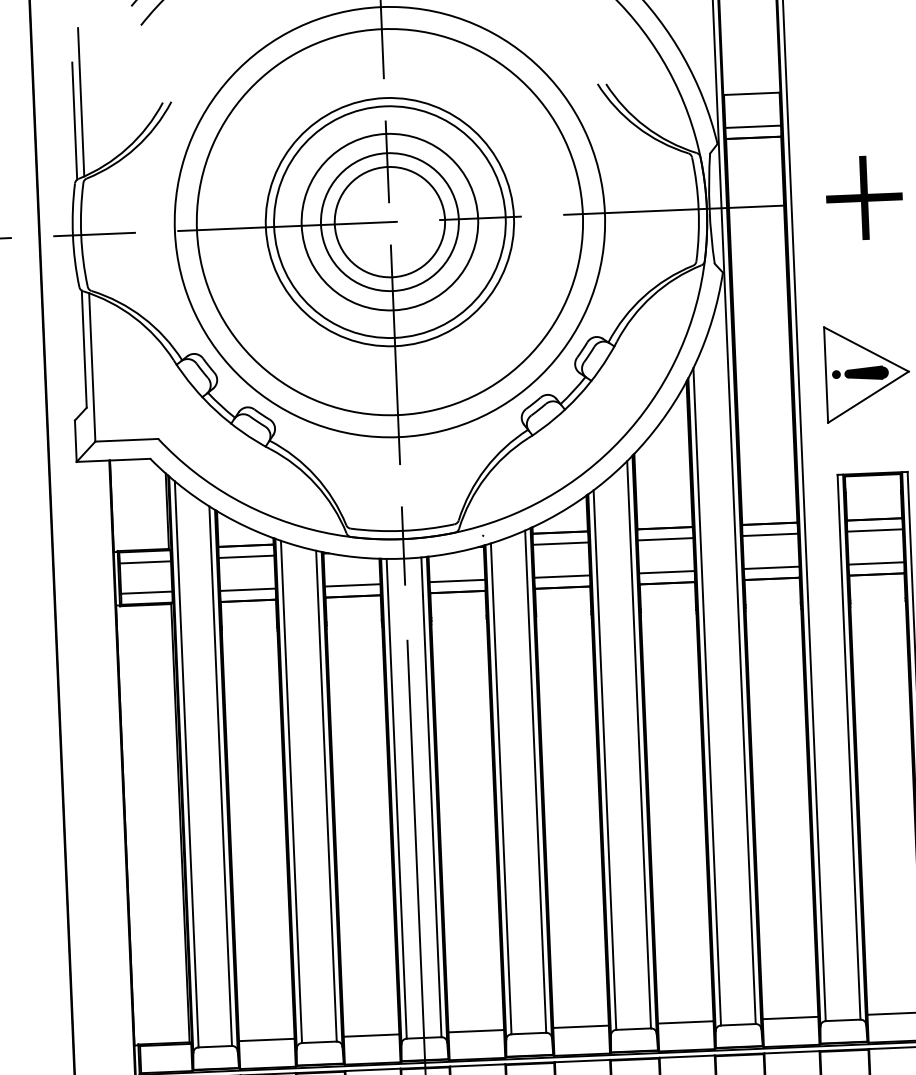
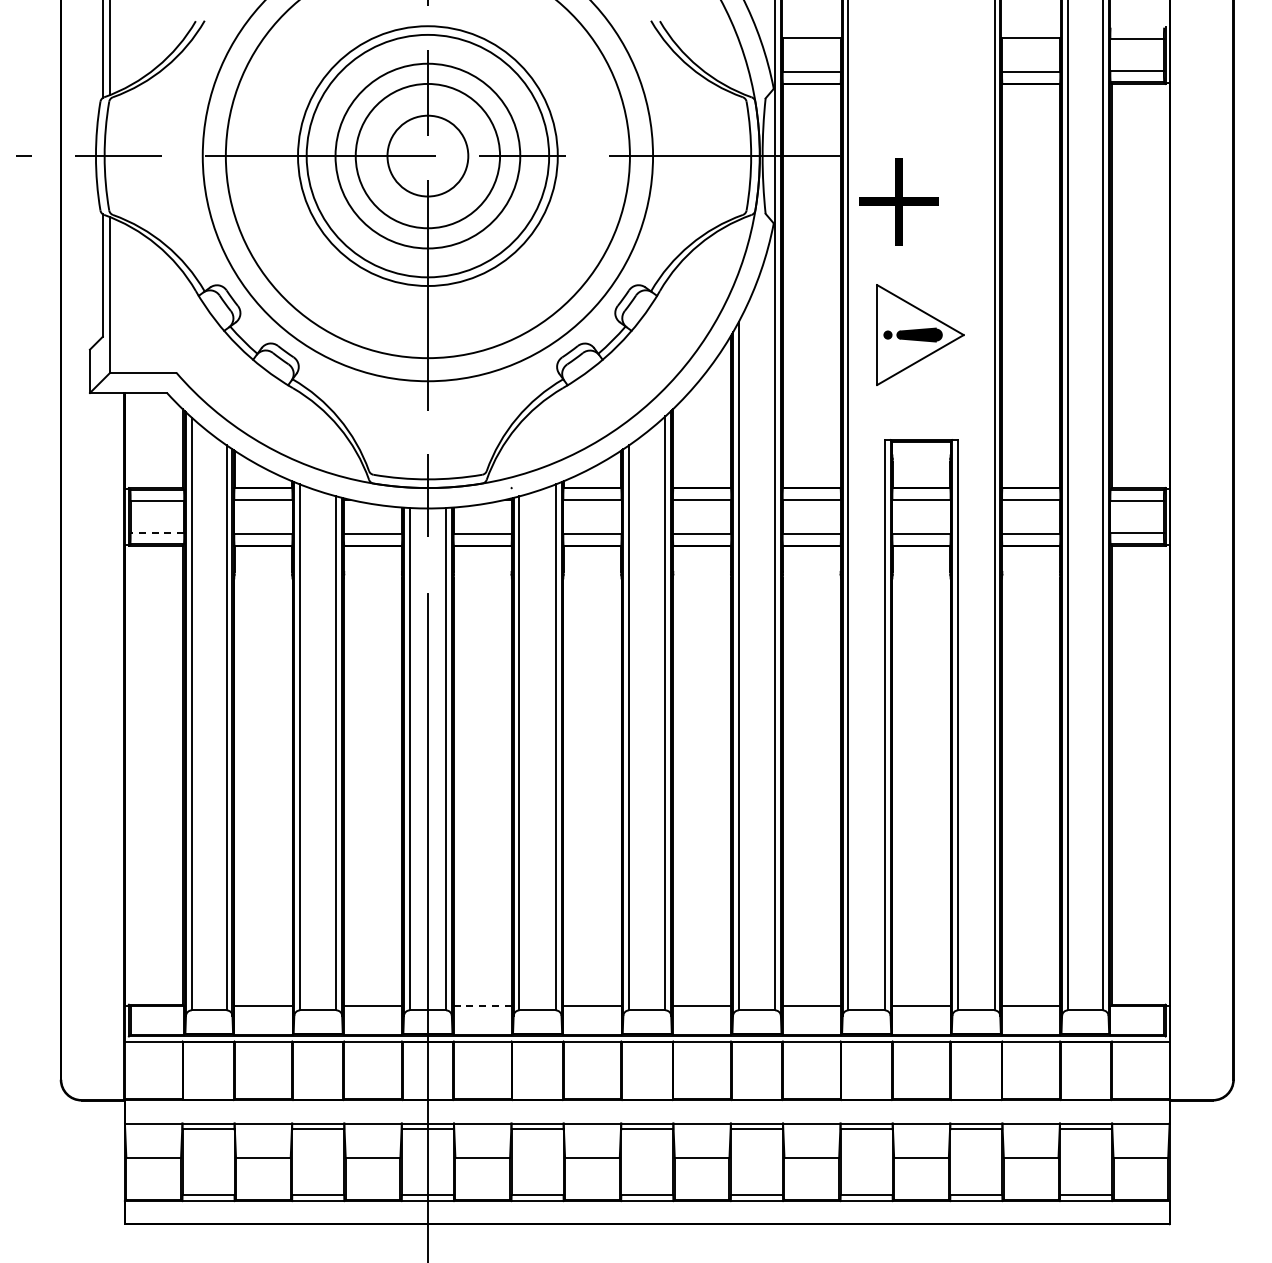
text: (863, 197) -> (898, 201), moved
circle: (389, 221) -> (427, 155), size x0.7
line: (146, 592) -> (157, 532), solid -> dashed
line: (477, 1031) -> (483, 1005), solid -> dashed

